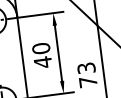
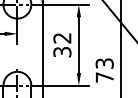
text: (42, 54) -> (62, 44), 40 -> 32

